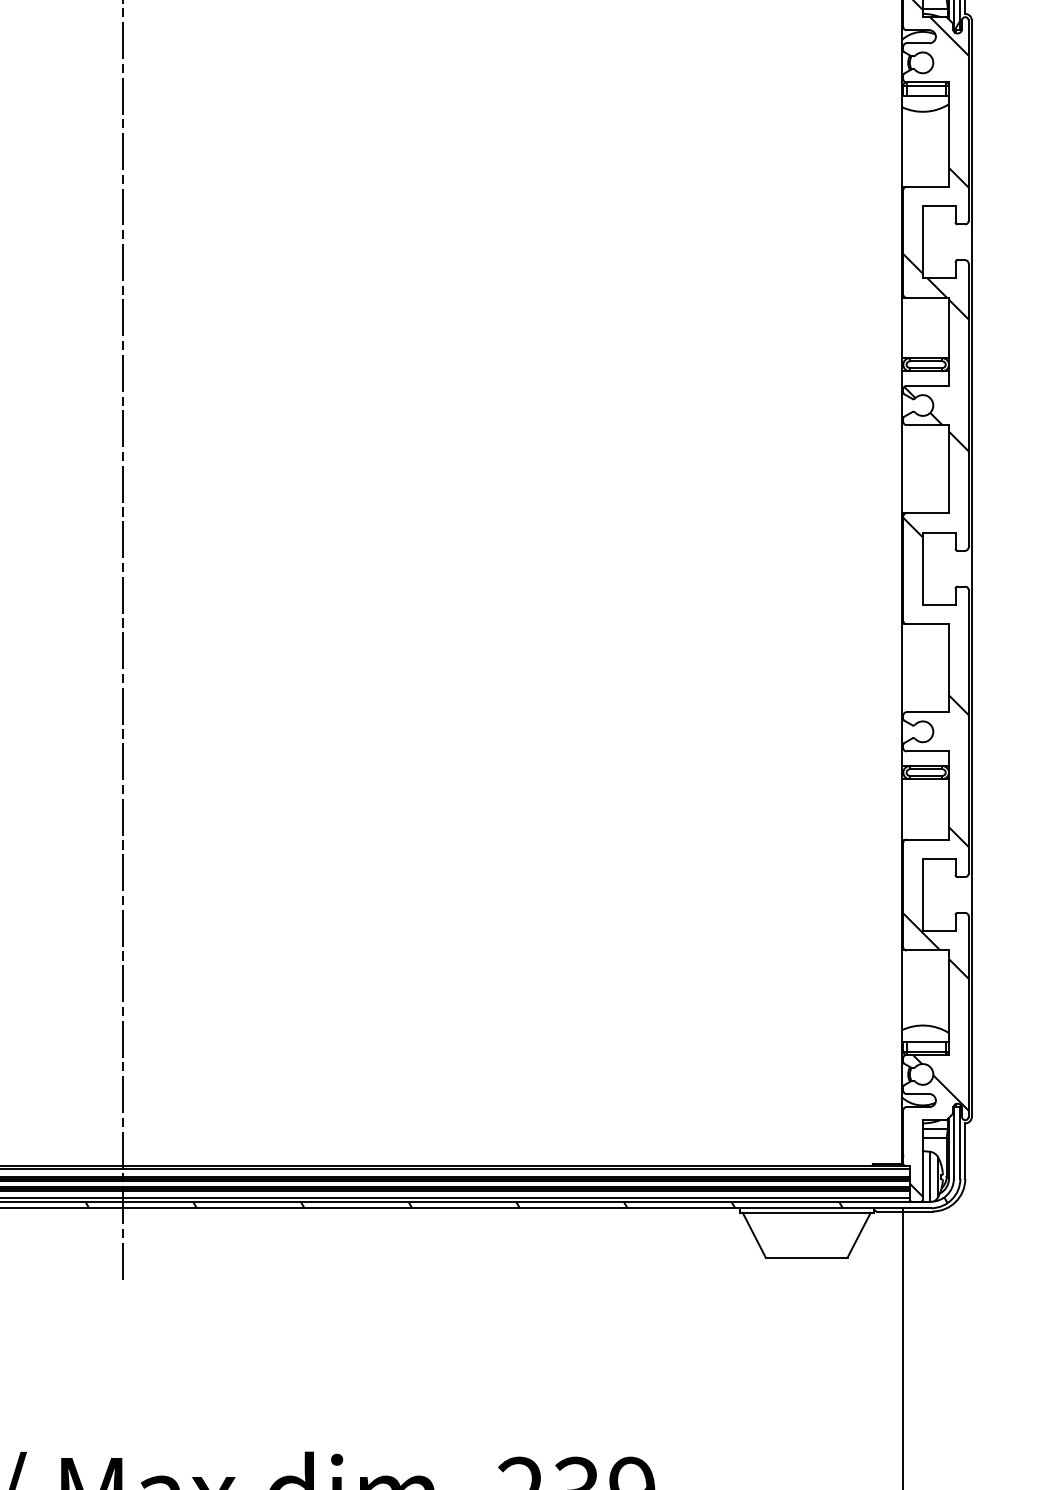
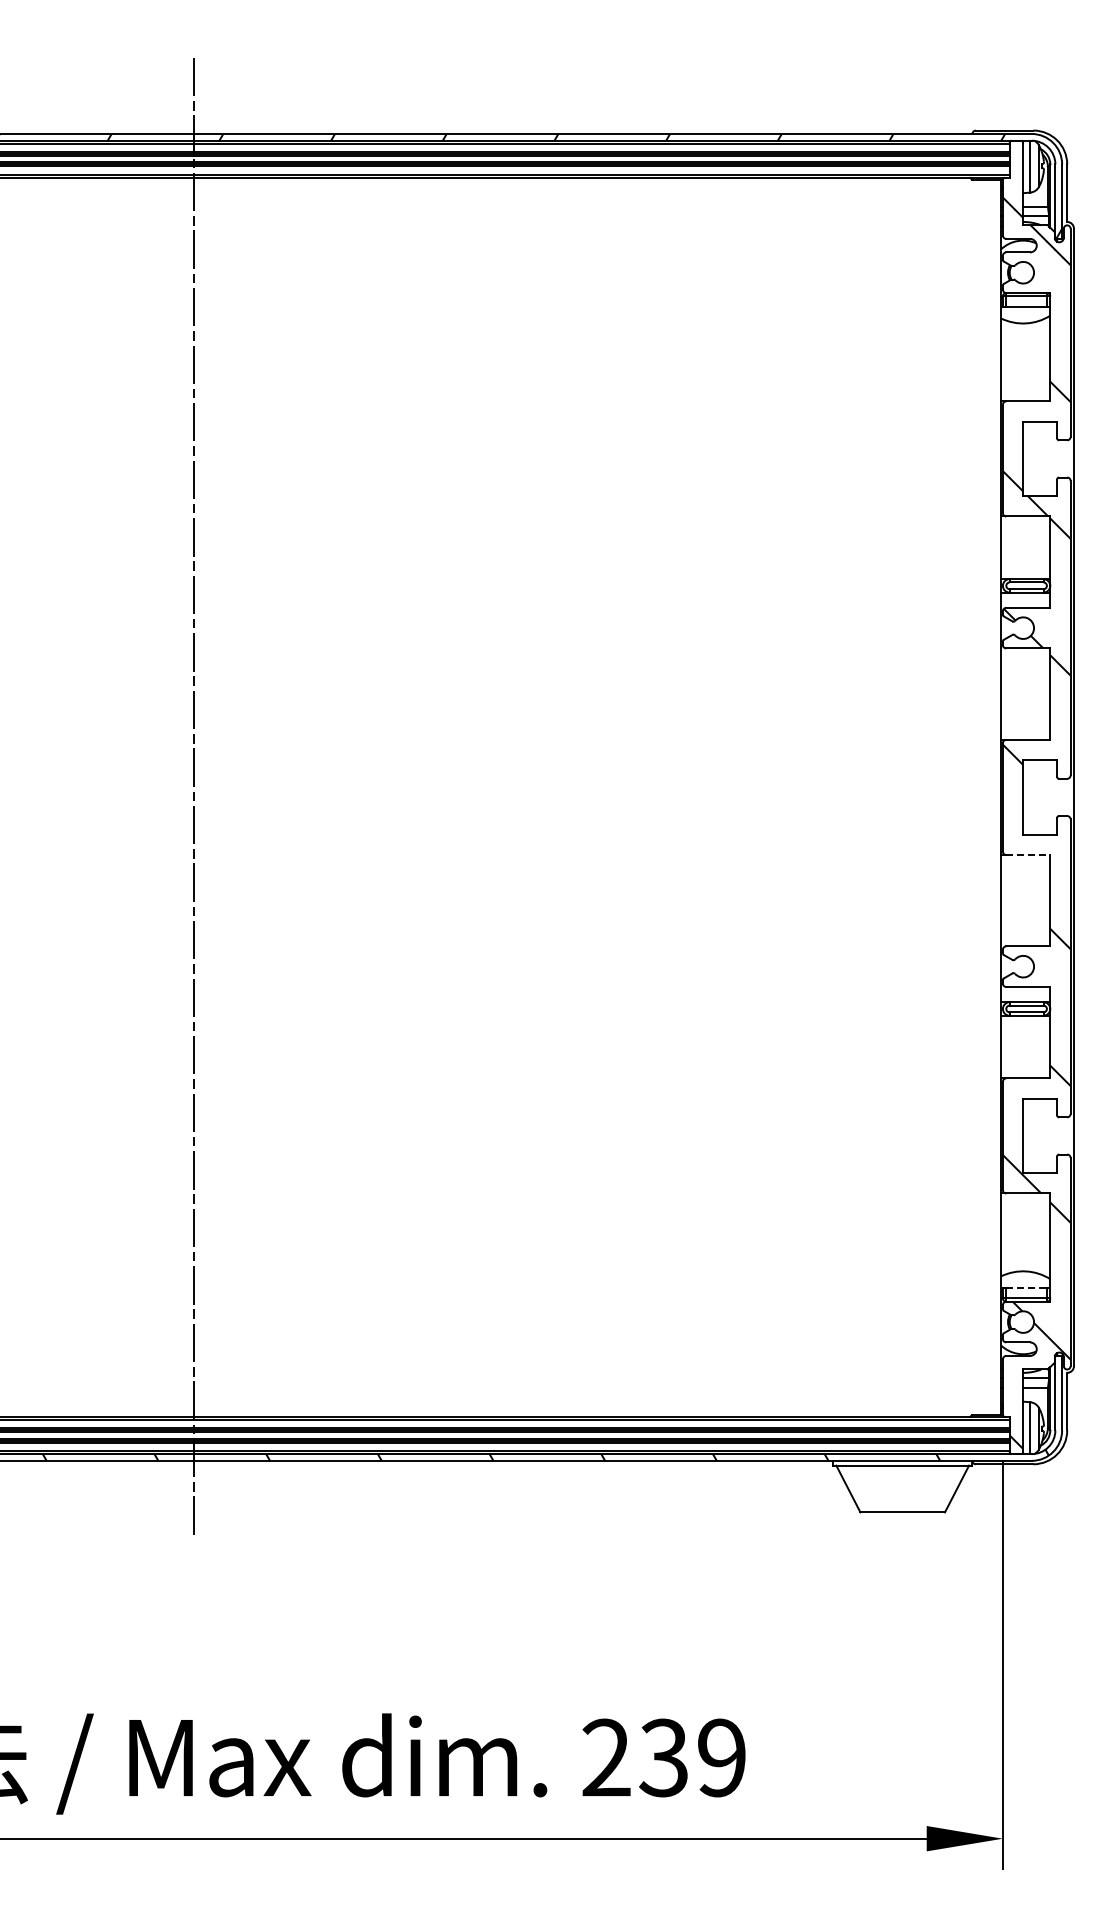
line: (927, 623) -> (1028, 854), solid -> dashed
line: (927, 1042) -> (1027, 1288), solid -> dashed

